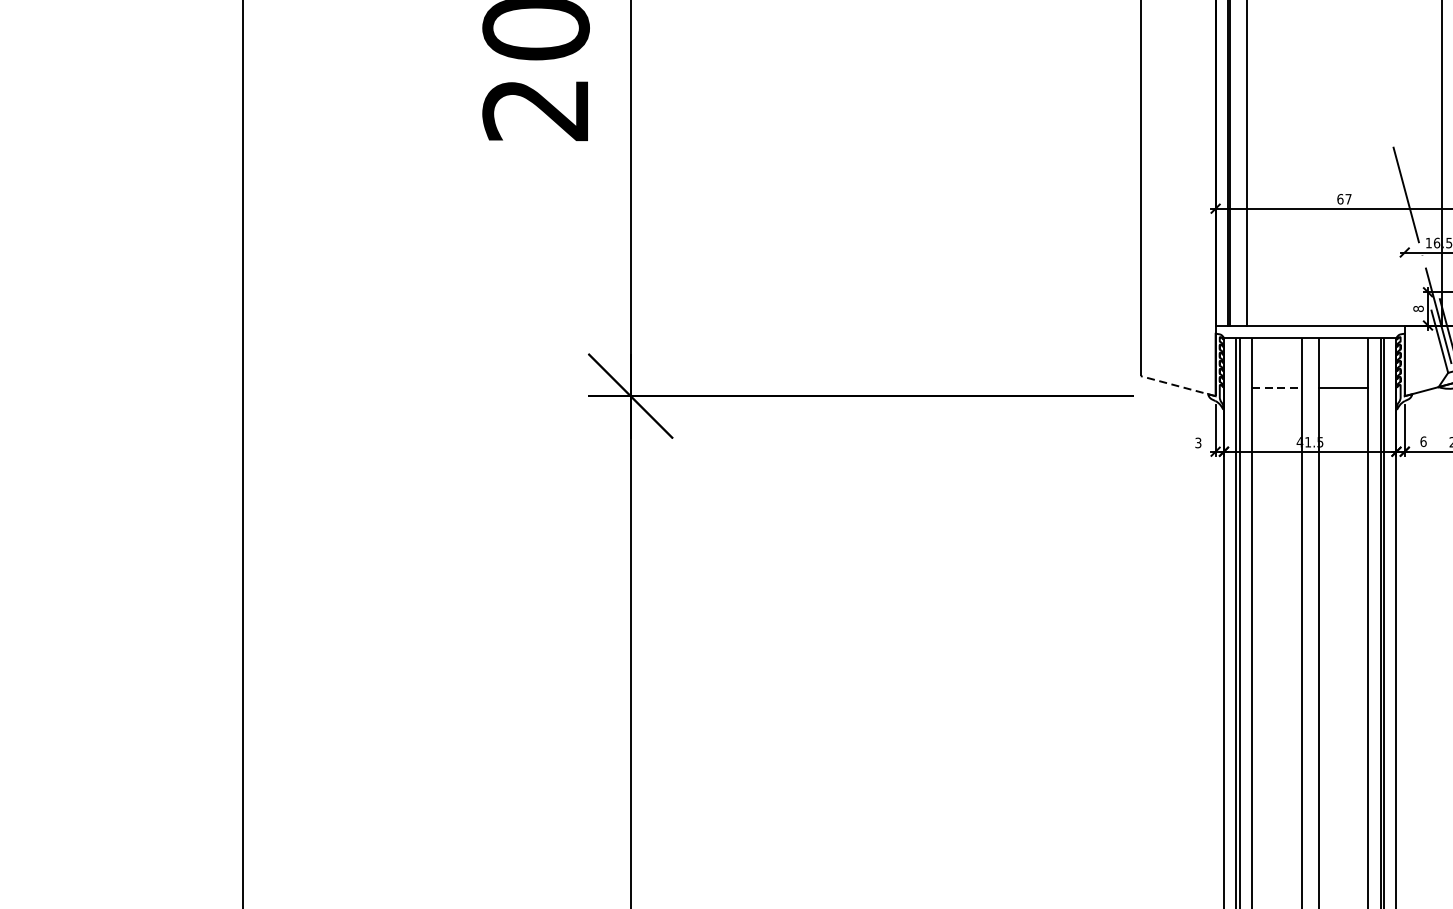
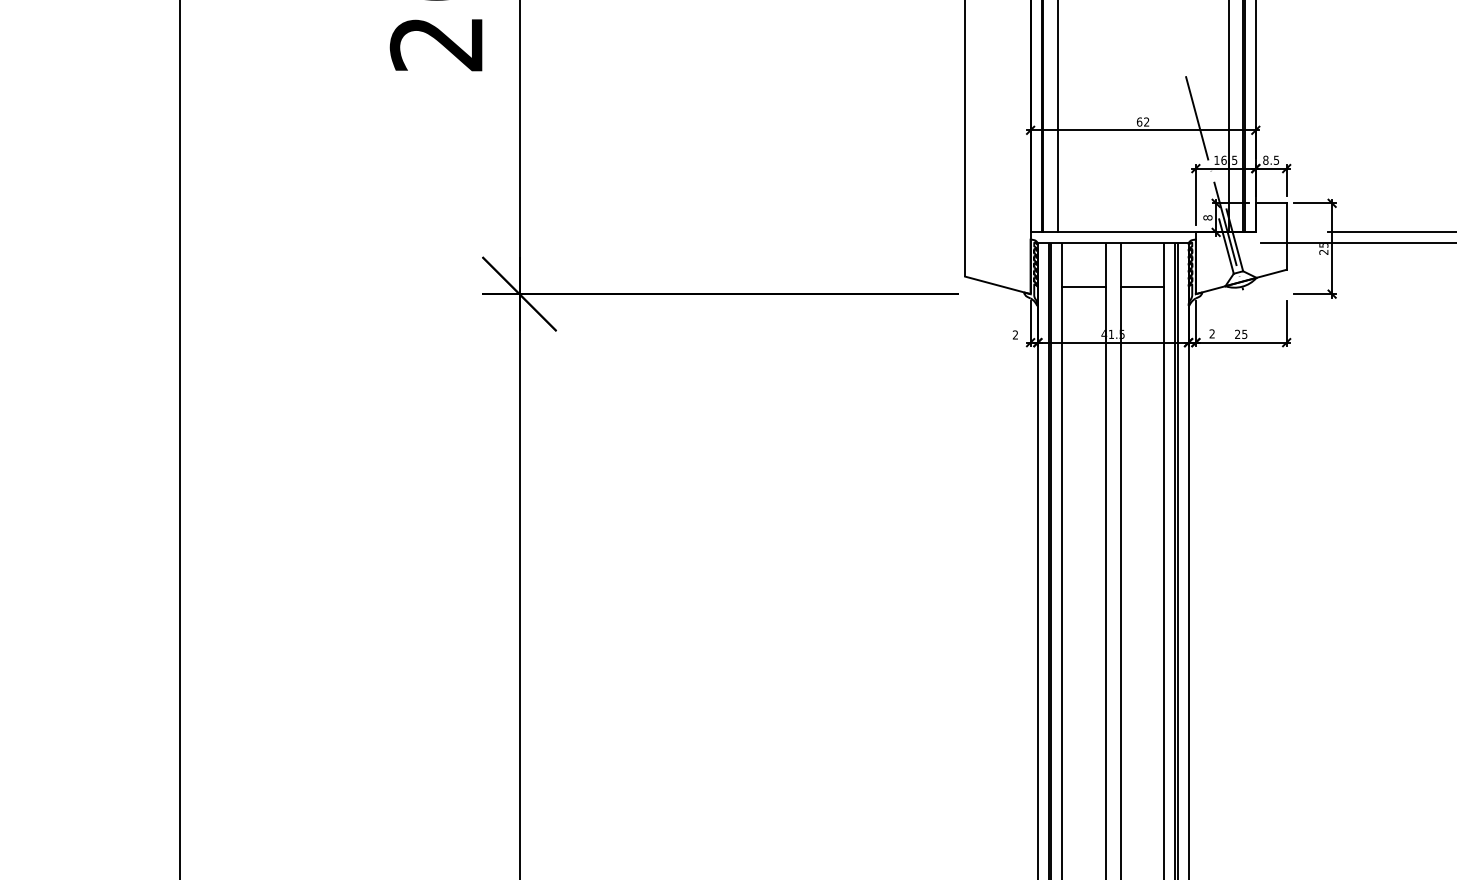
text: (1348, 198) -> (1146, 121), 67 -> 62
line: (1404, 282) -> (1195, 194), added
line: (1177, 386) -> (997, 285), dashed -> solid
line: (1277, 387) -> (1084, 286), dashed -> solid
text: (1423, 441) -> (1212, 333), 6 -> 2
text: (1198, 443) -> (1015, 335), 3 -> 2

